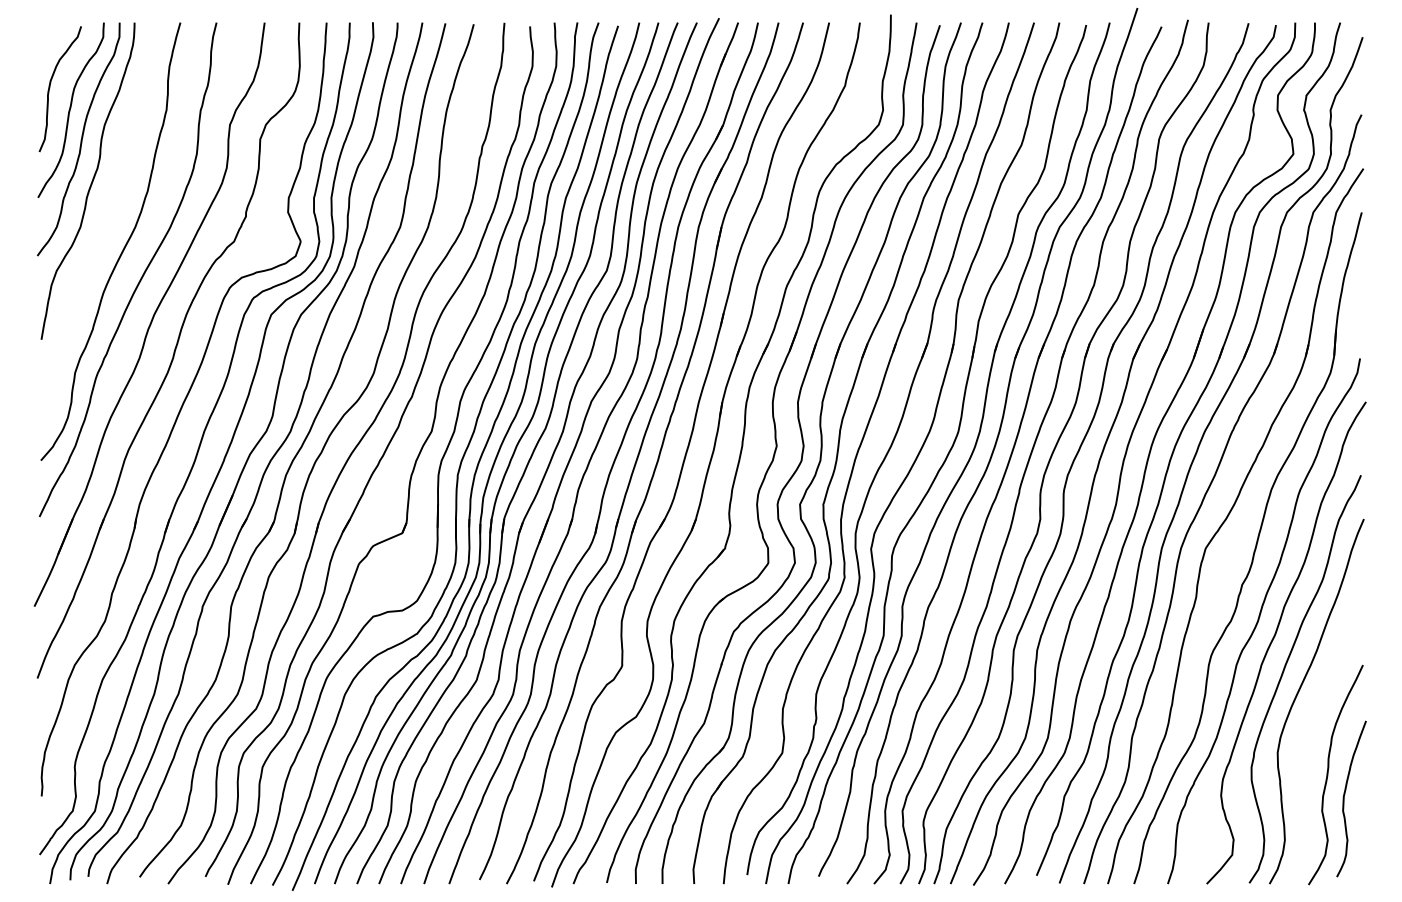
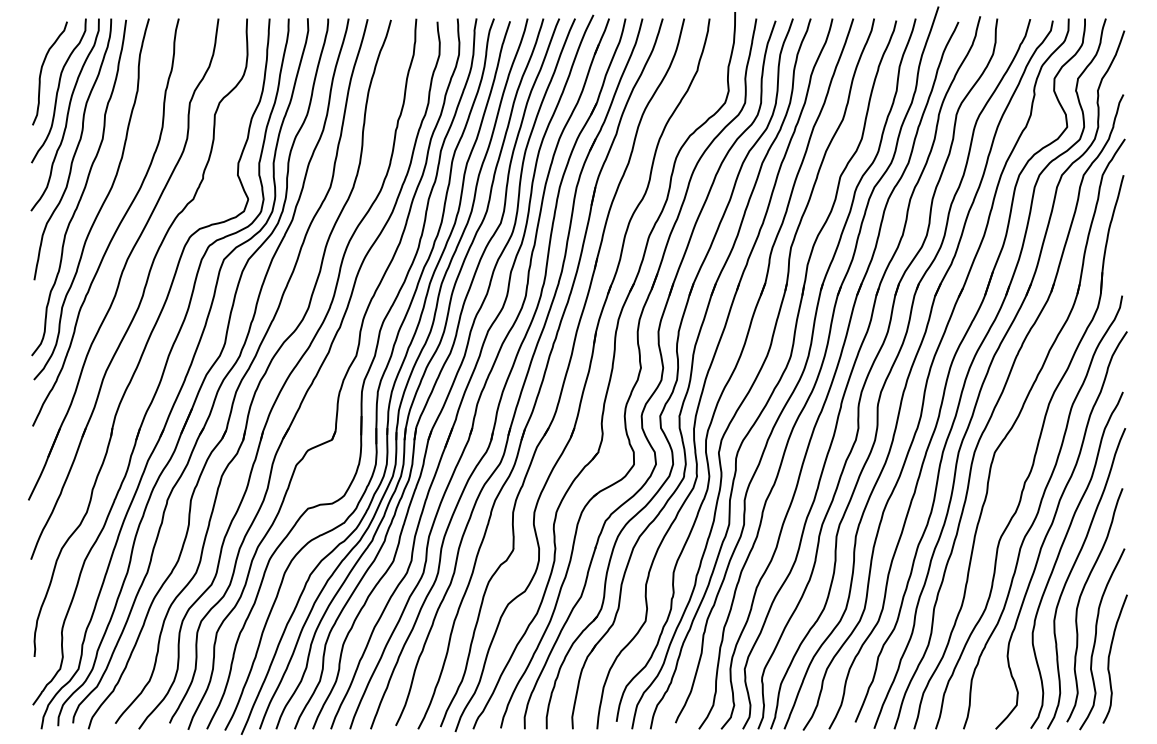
curve: (100, 230) -> (83, 190), added
curve: (1308, 730) -> (1079, 602), added

